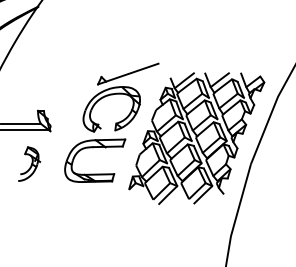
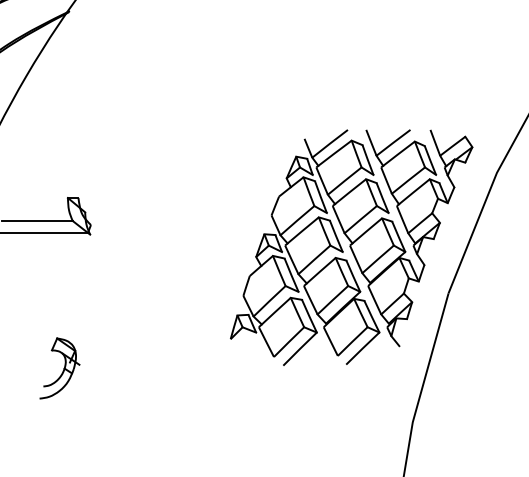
part: (111, 122) -> (199, 218), removed
part: (29, 163) -> (59, 367), moved

